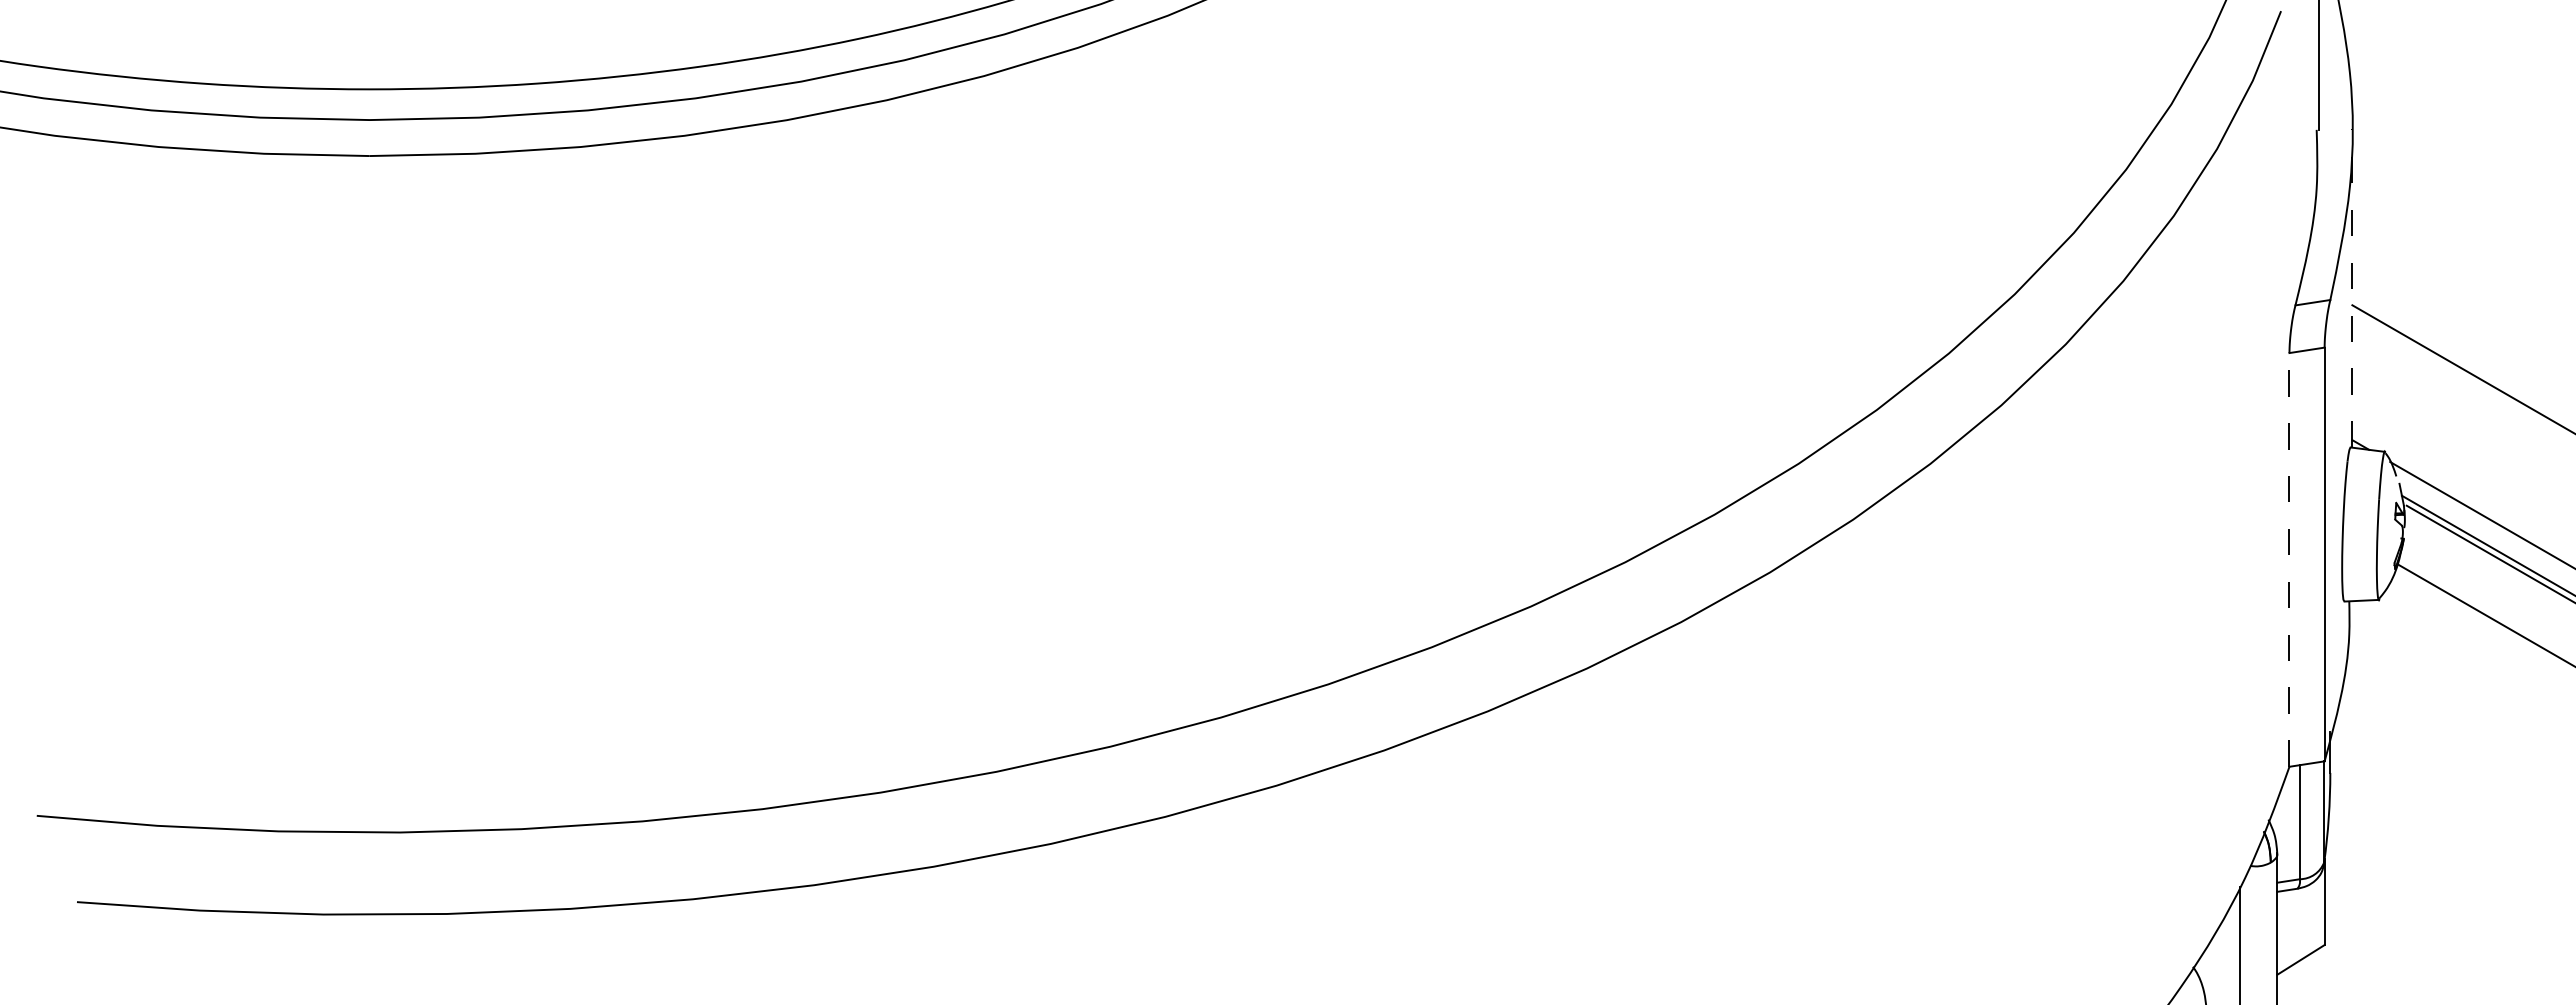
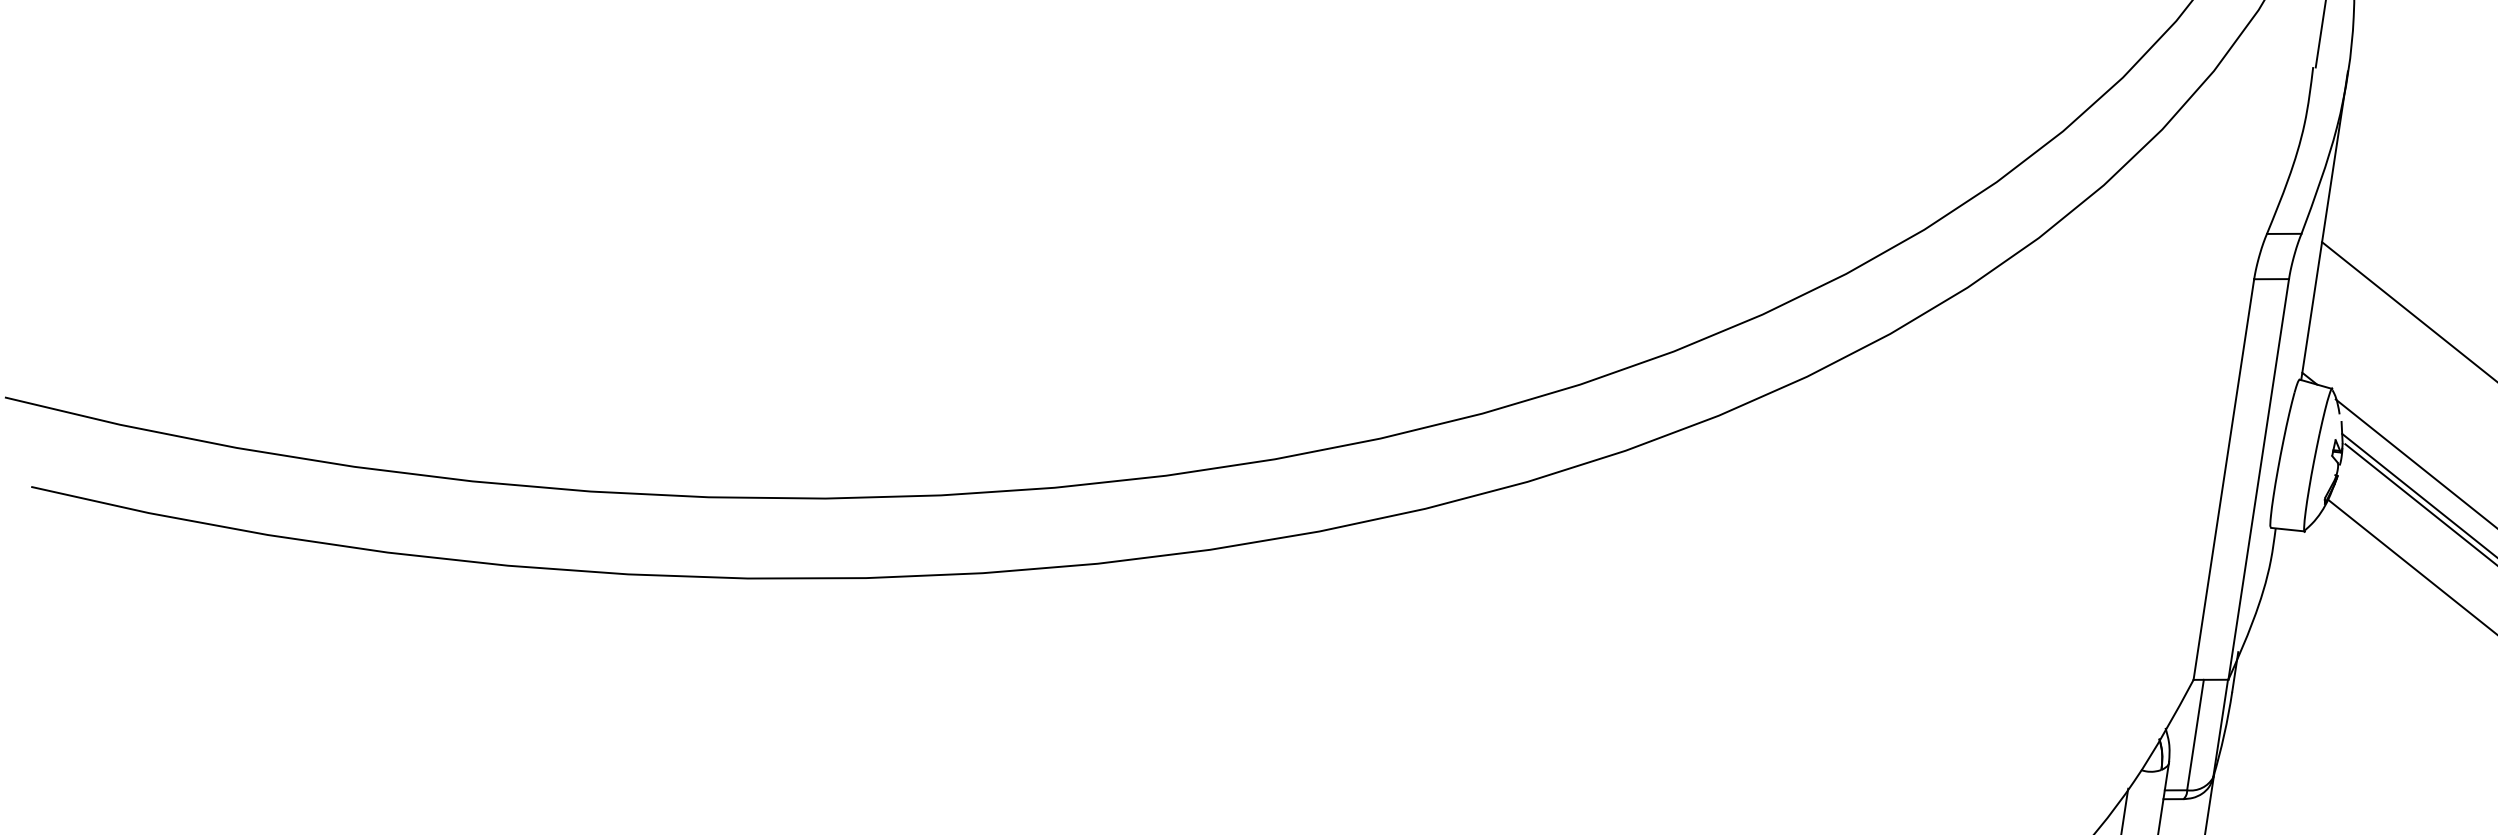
line: (2352, 287) -> (2324, 224), dashed -> solid
line: (2289, 559) -> (2223, 479), dashed -> solid

